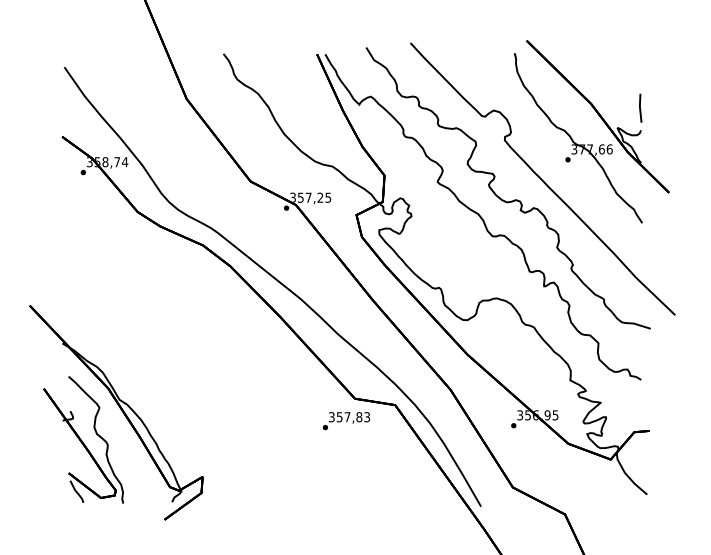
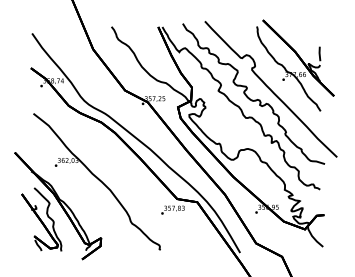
part: (193, 363) -> (96, 181), added

